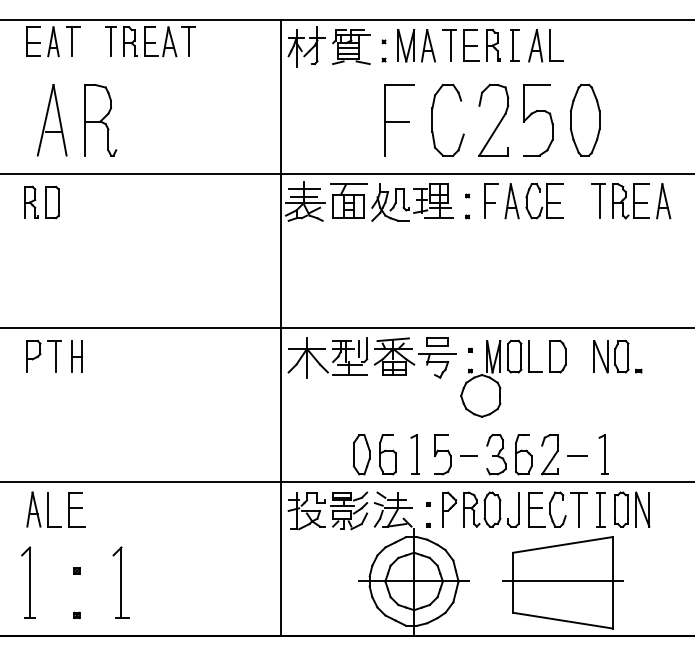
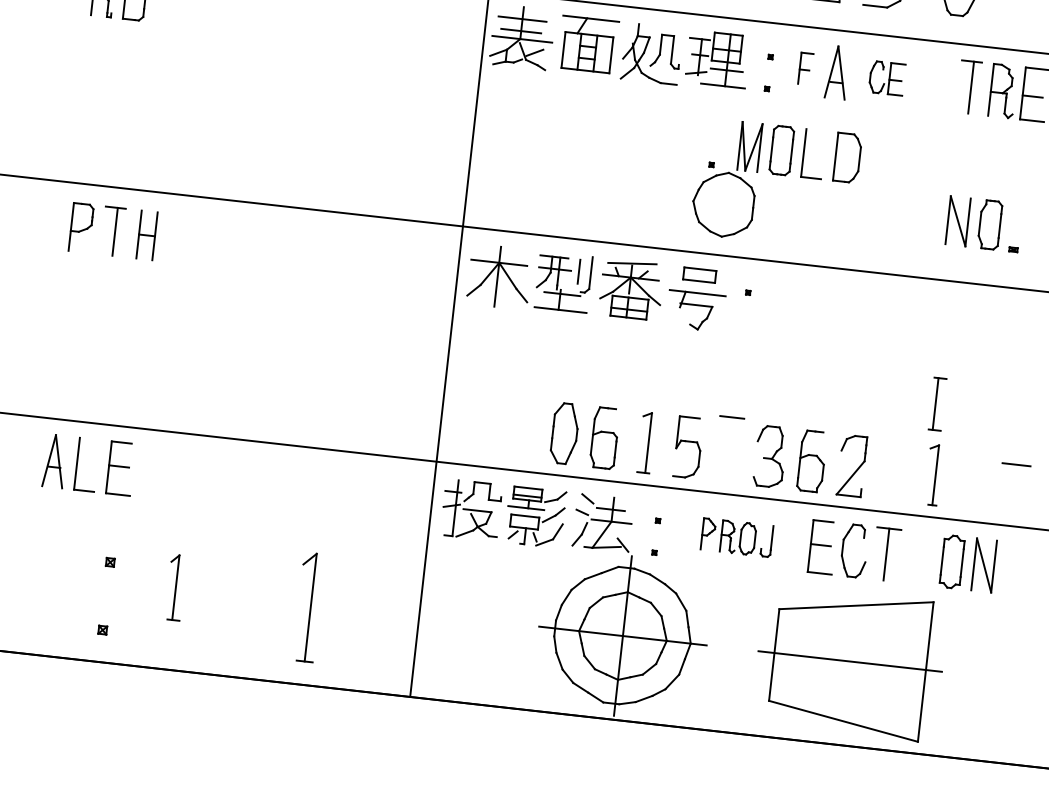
part: (491, 200) -> (806, 67), size x0.6
part: (544, 201) -> (886, 78), size x0.6
part: (617, 356) -> (983, 223), moved
part: (513, 378) -> (776, 183), moved
line: (468, 455) -> (731, 416), moved
line: (577, 455) -> (1016, 463), moved
part: (480, 509) -> (736, 537), size x0.6
part: (600, 509) -> (936, 403), moved
part: (28, 582) -> (308, 606), moved
part: (120, 582) -> (174, 587), size x0.6

